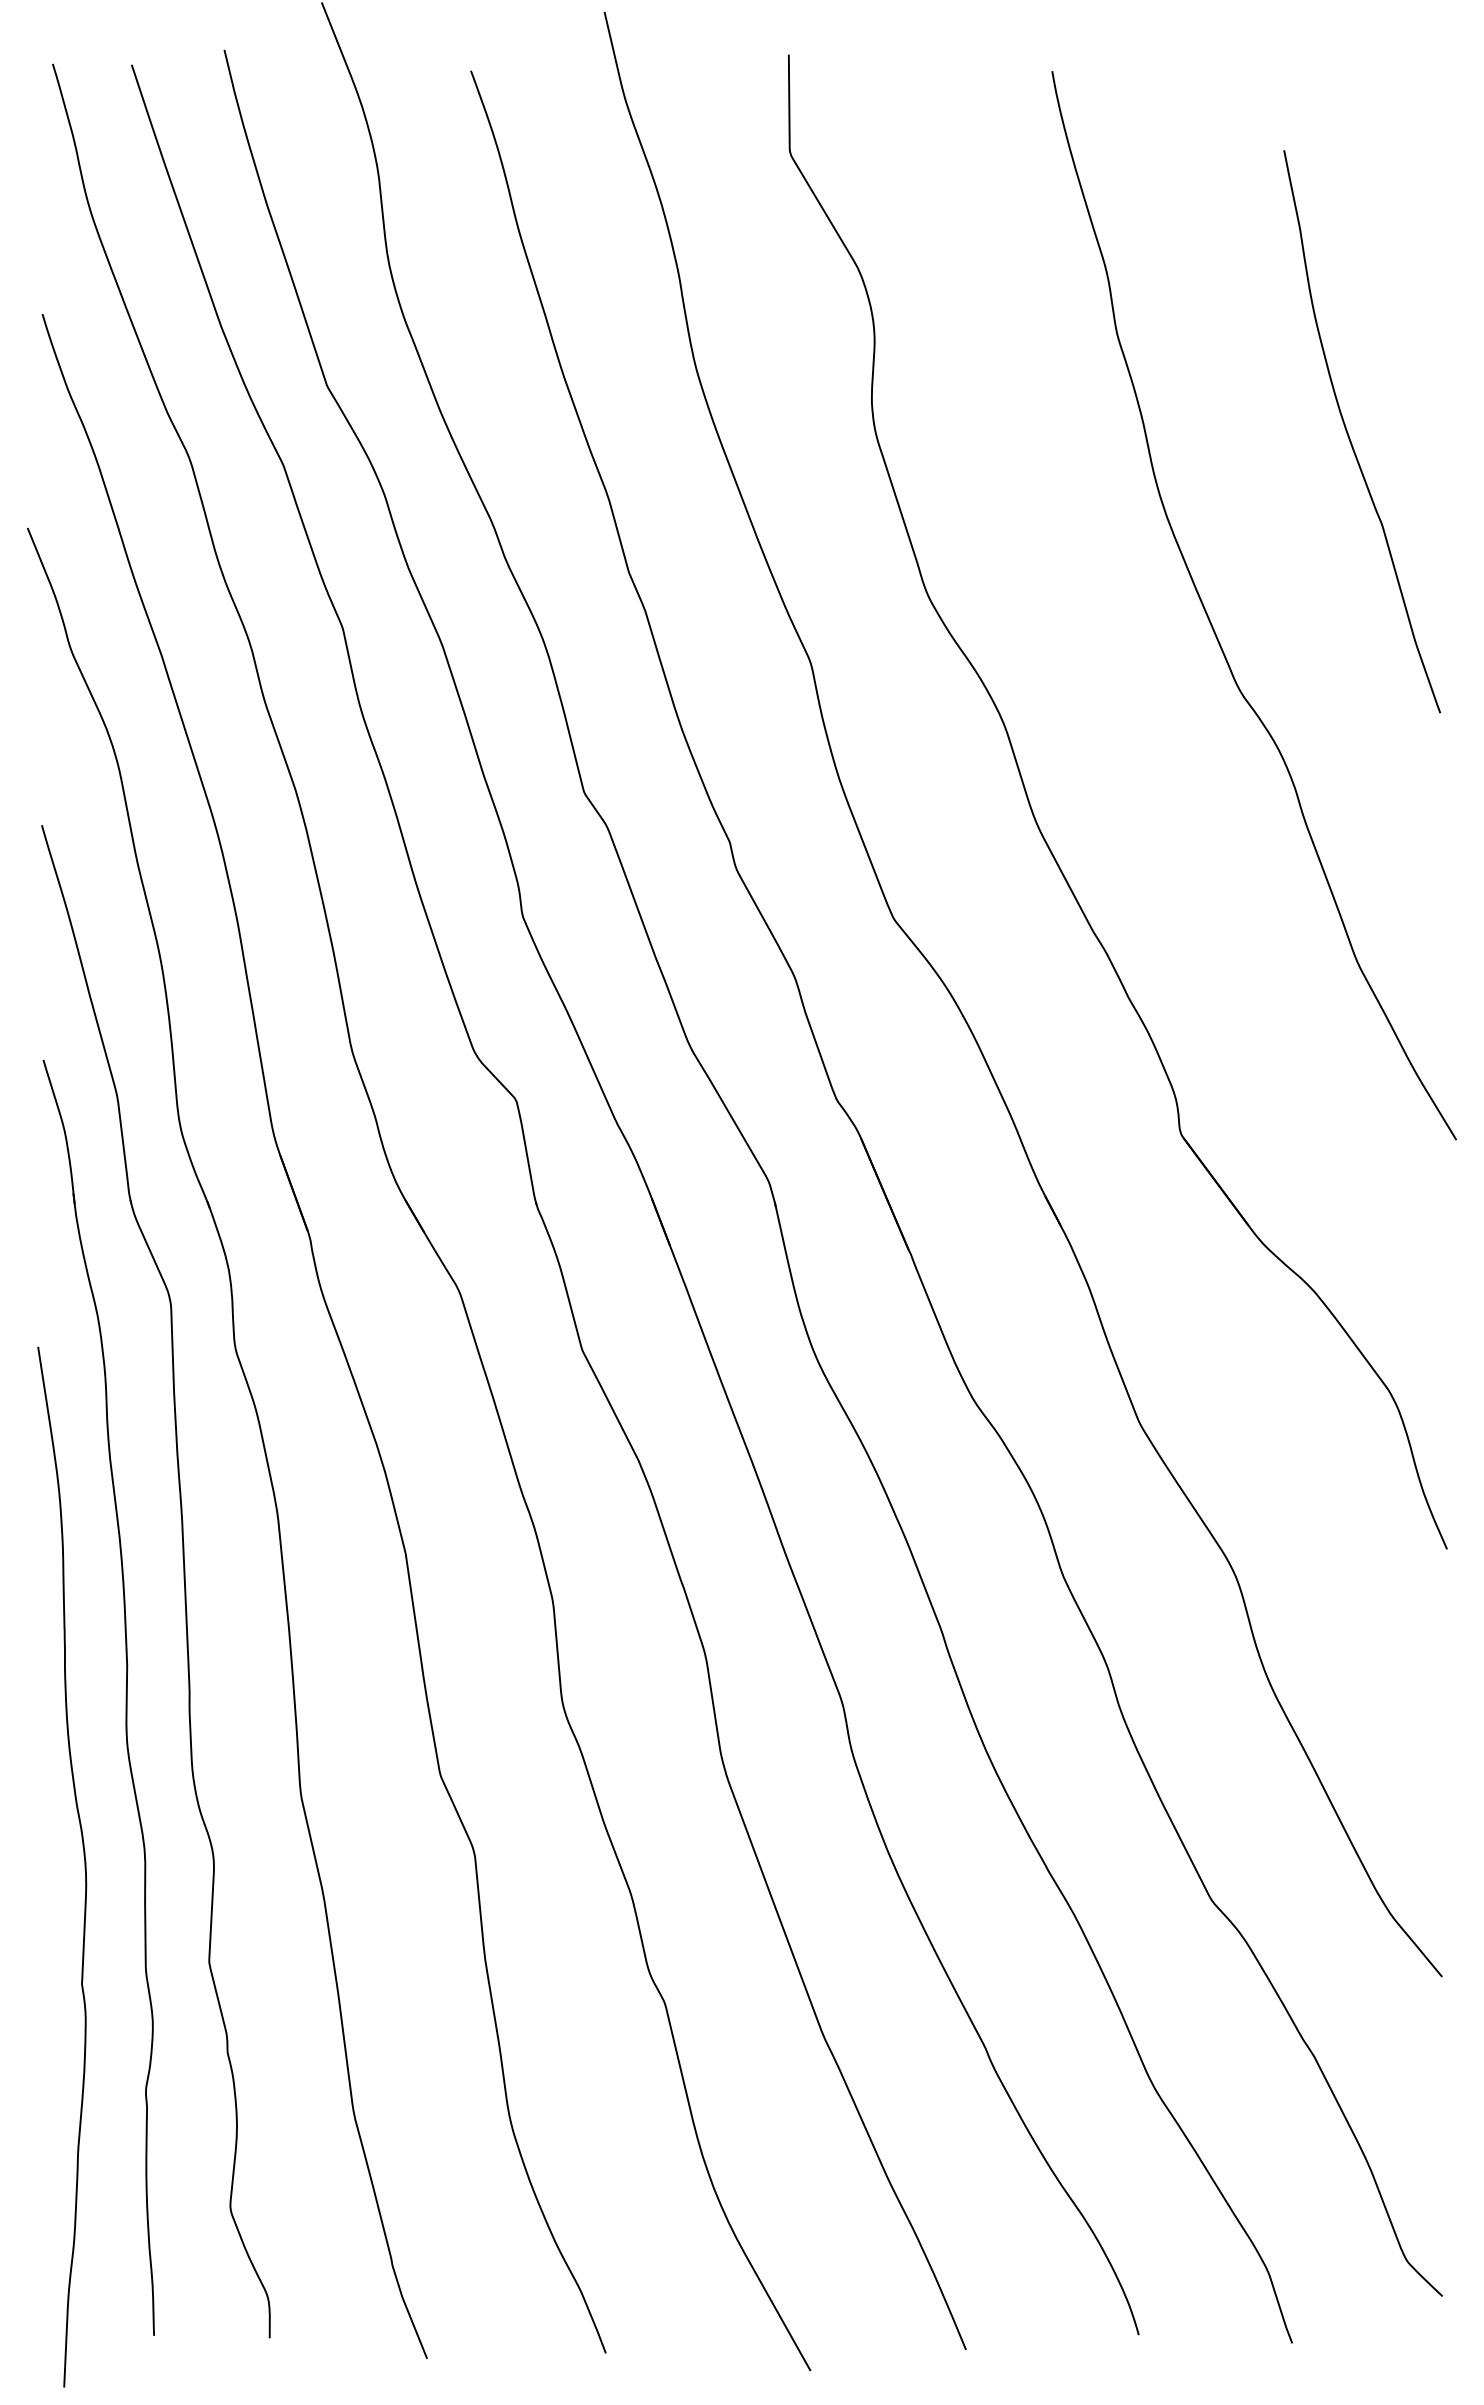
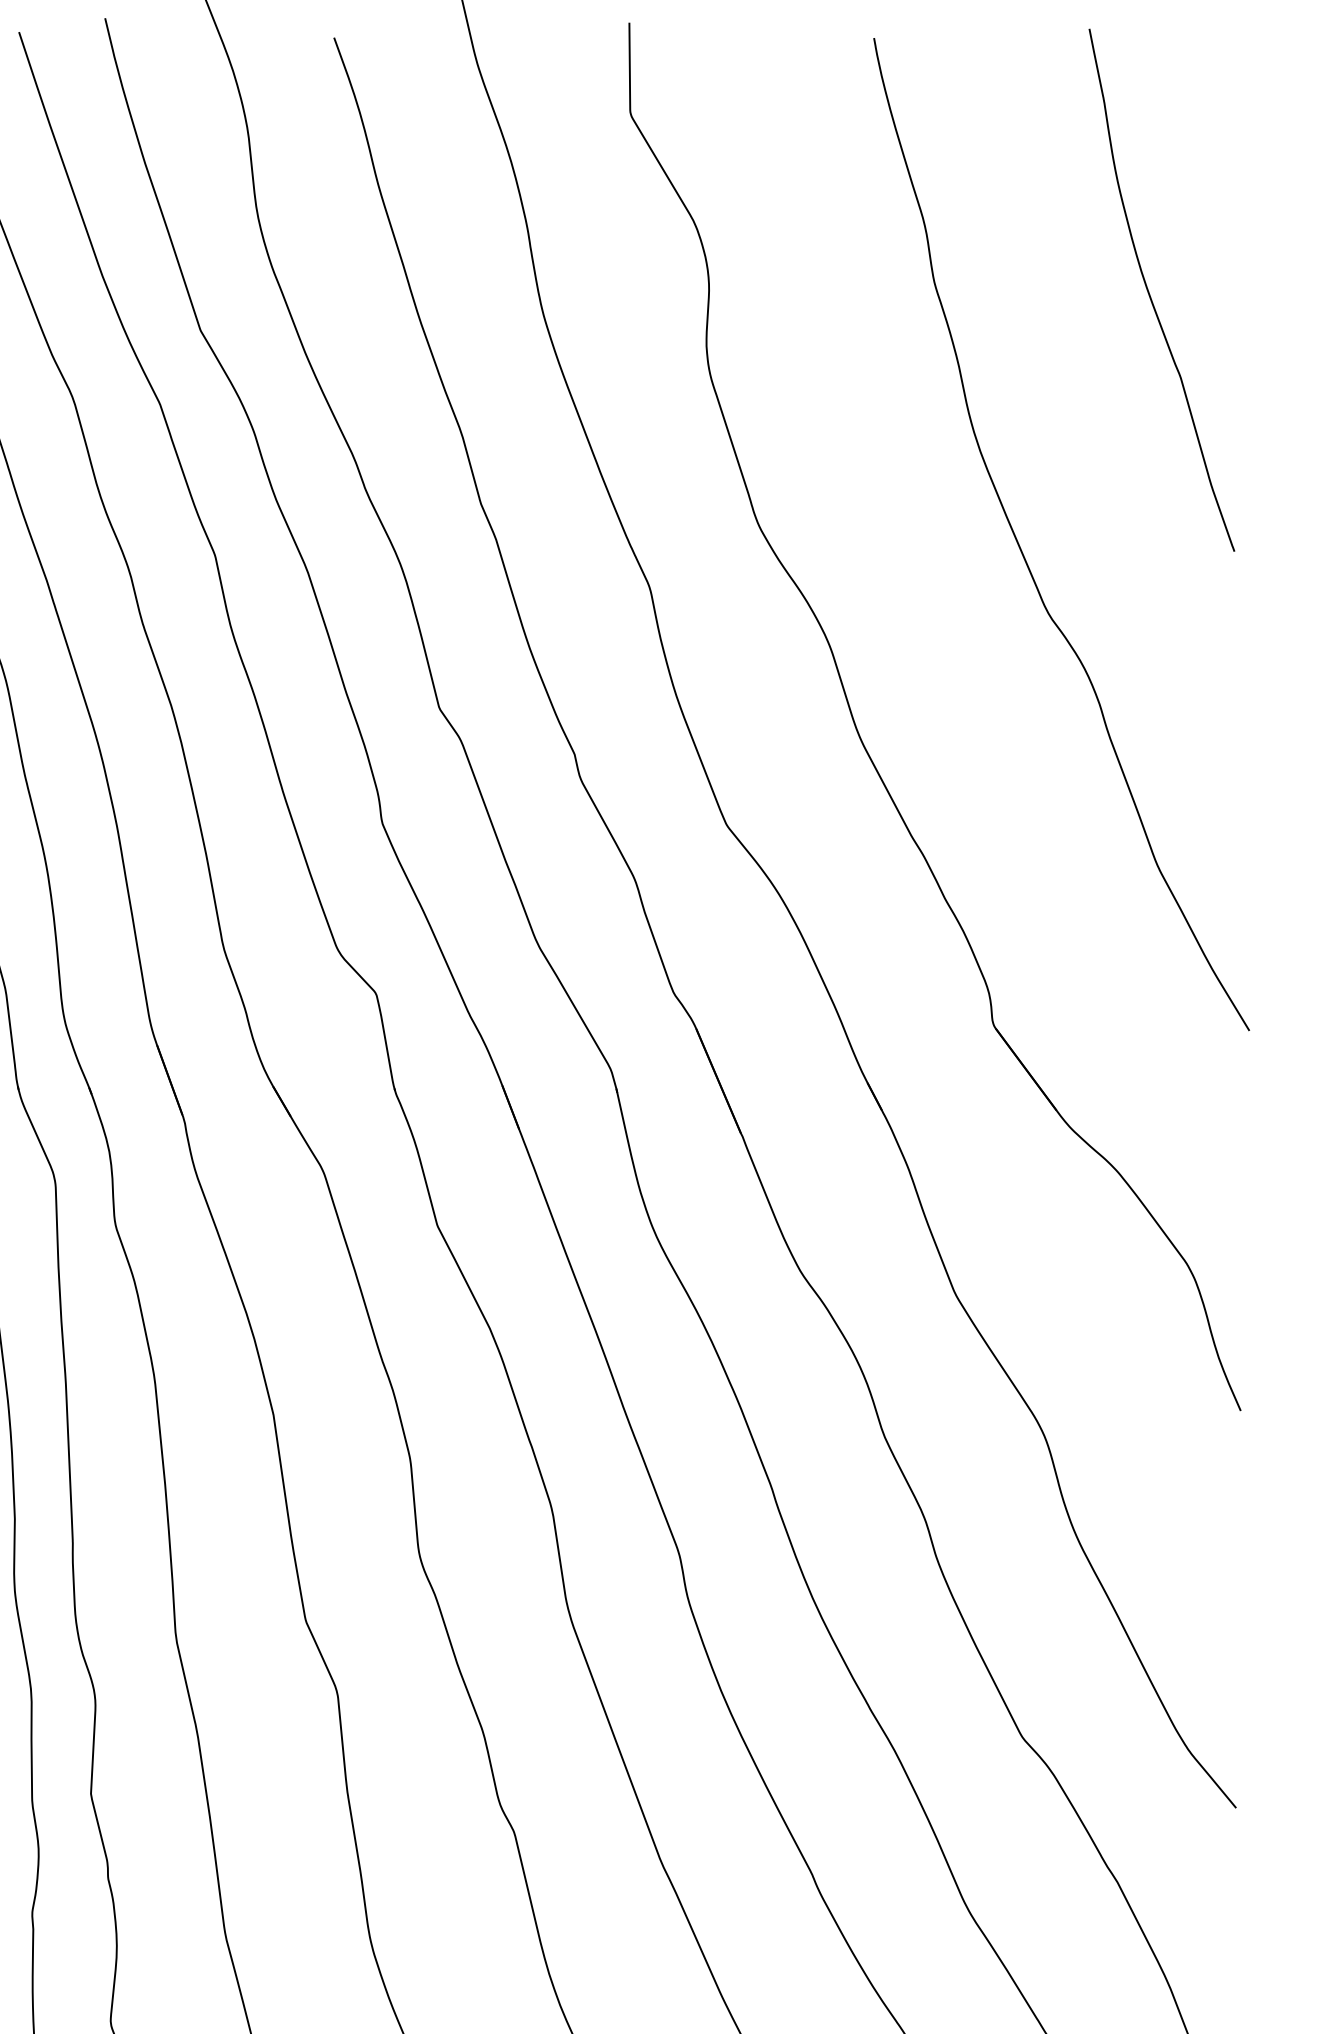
curve: (1349, 435) -> (1150, 293), moved

